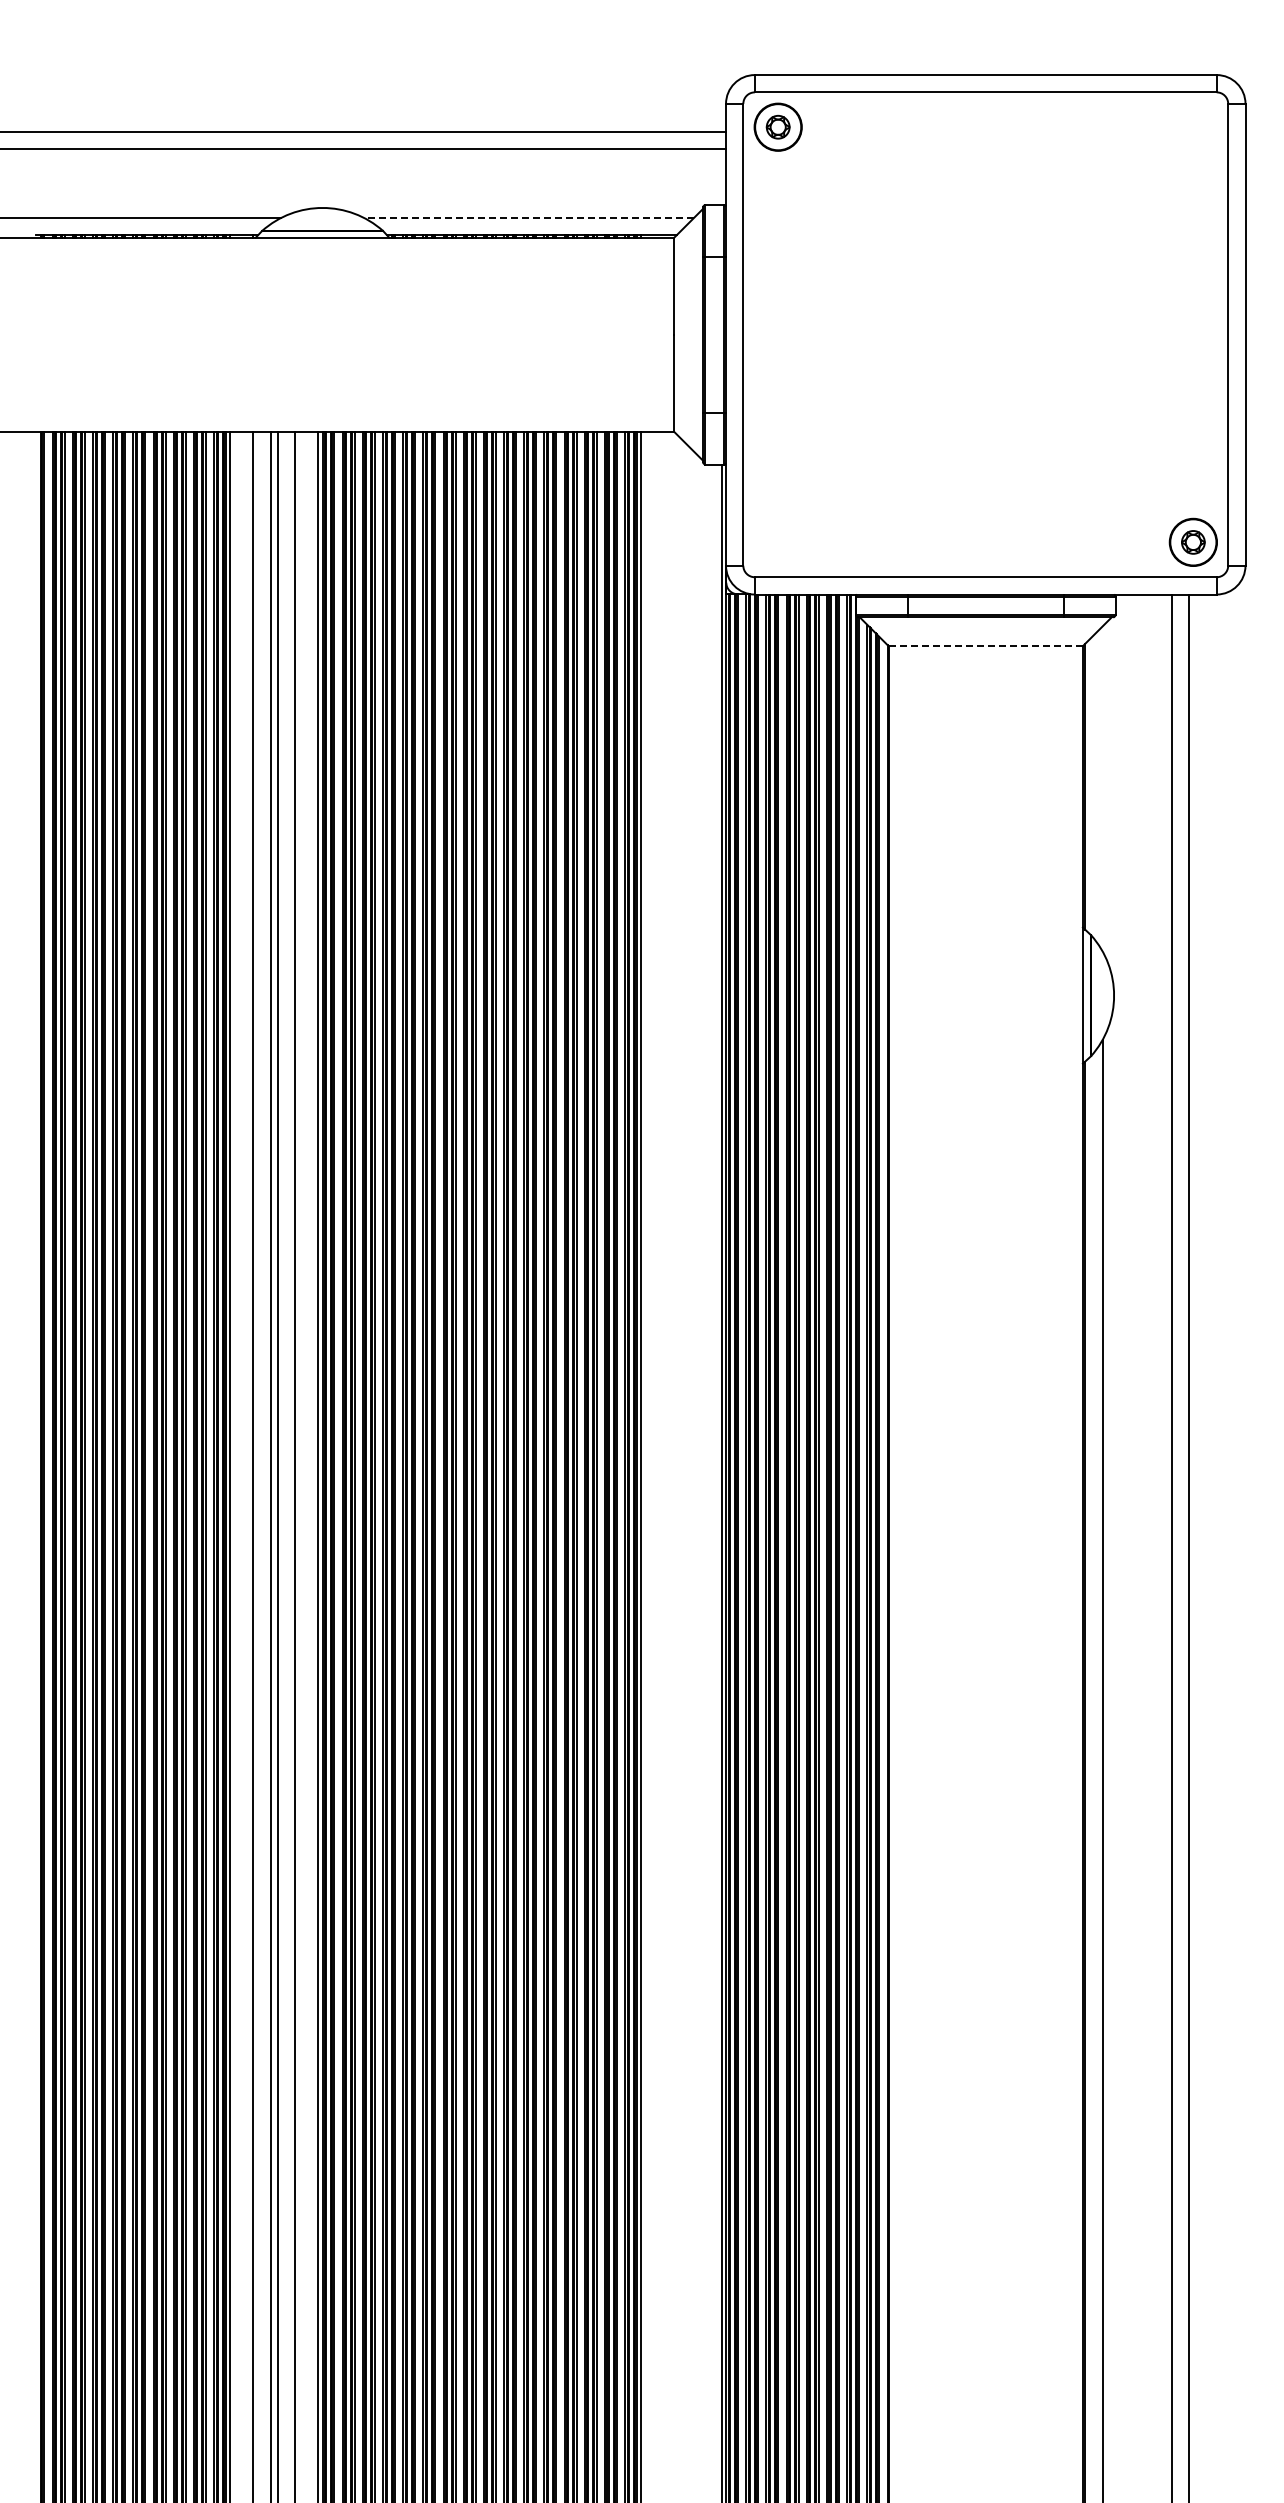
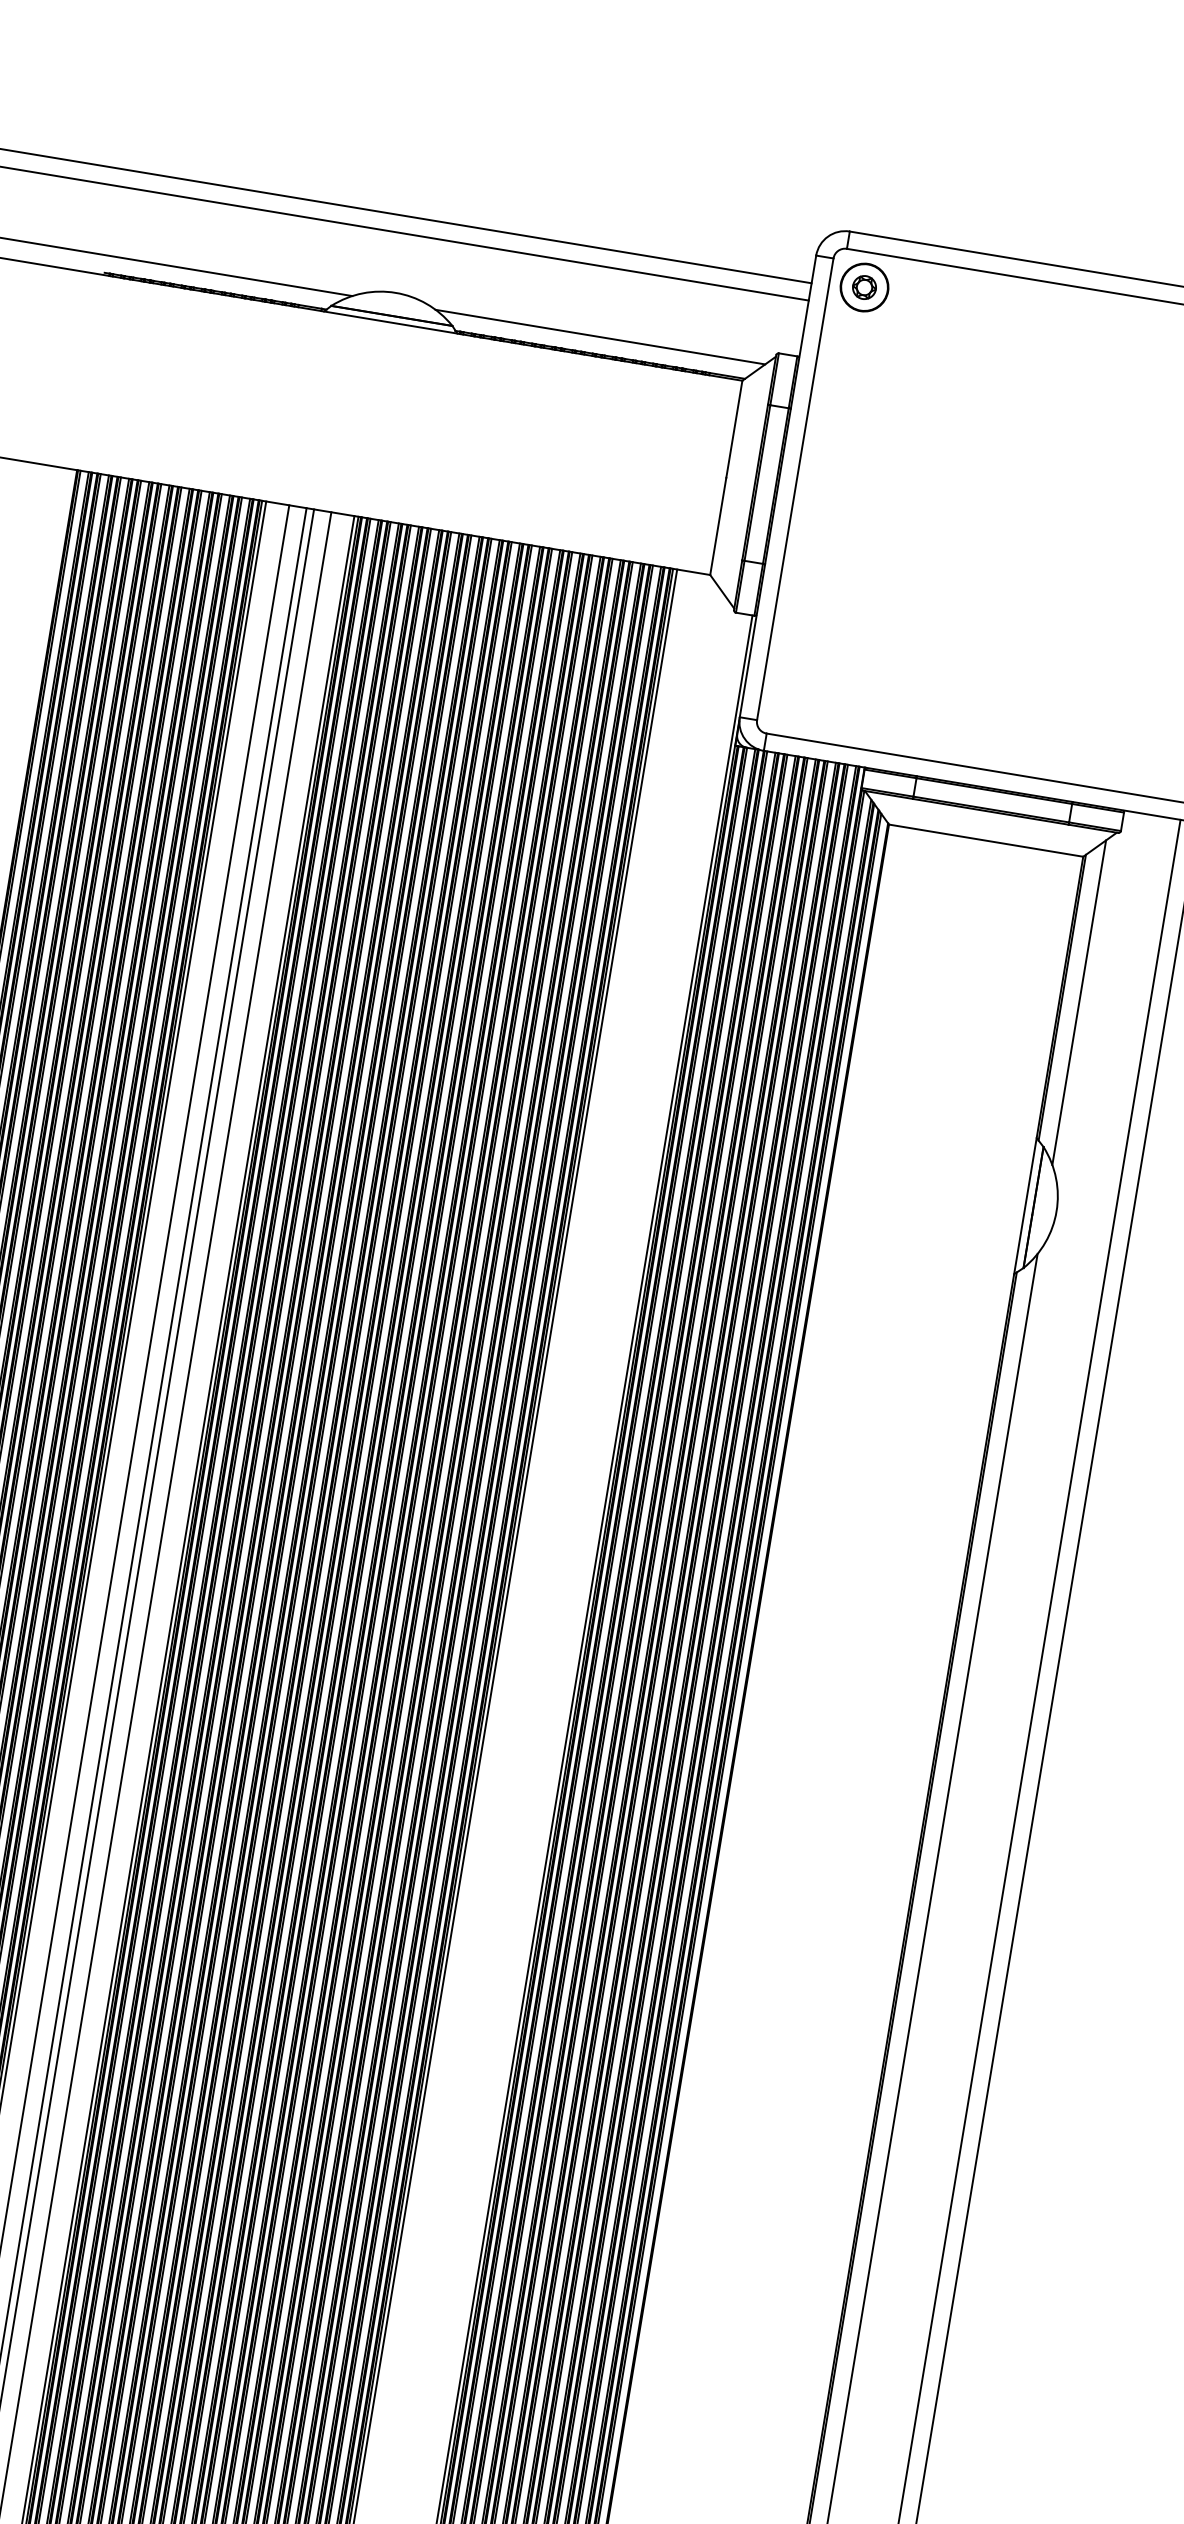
line: (529, 218) -> (600, 337), dashed -> solid
line: (985, 646) -> (985, 840), dashed -> solid
line: (1102, 788) -> (1079, 1002), added

